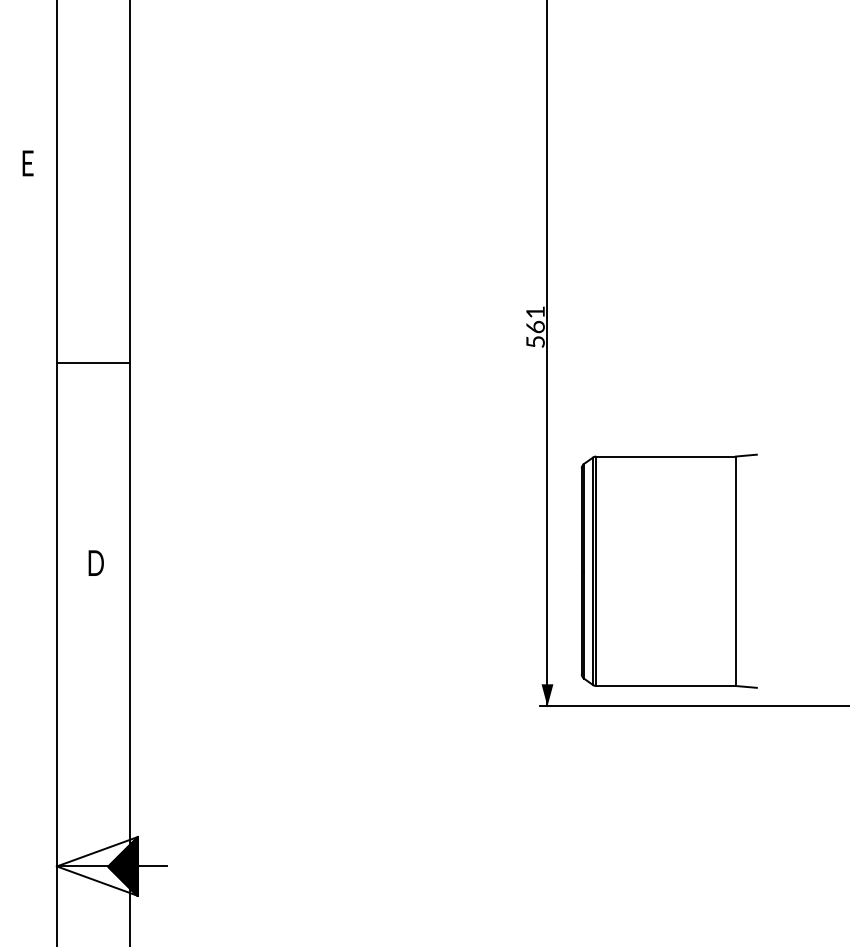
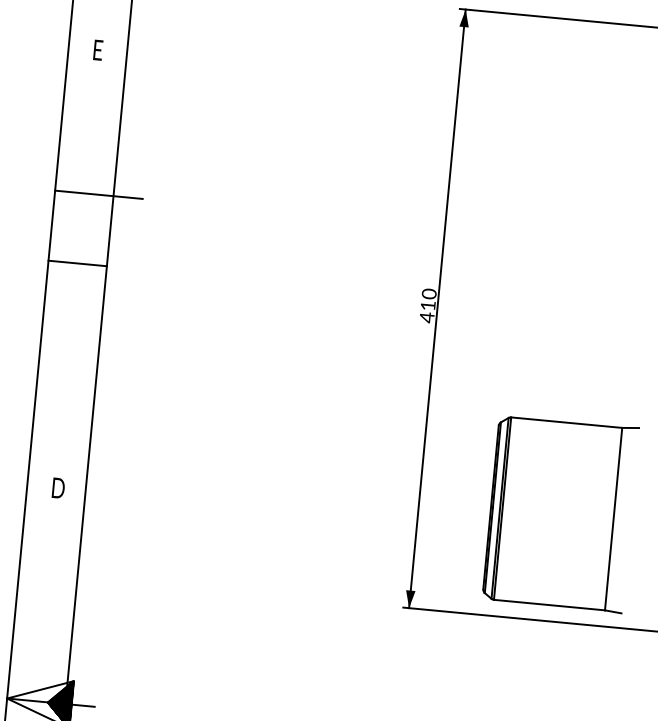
text: (27, 163) -> (97, 50), moved
line: (111, 227) -> (98, 194), added
text: (535, 326) -> (428, 305), 561 -> 410
line: (93, 362) -> (77, 263), moved
text: (95, 562) -> (58, 487), moved
part: (668, 570) -> (560, 513), moved

